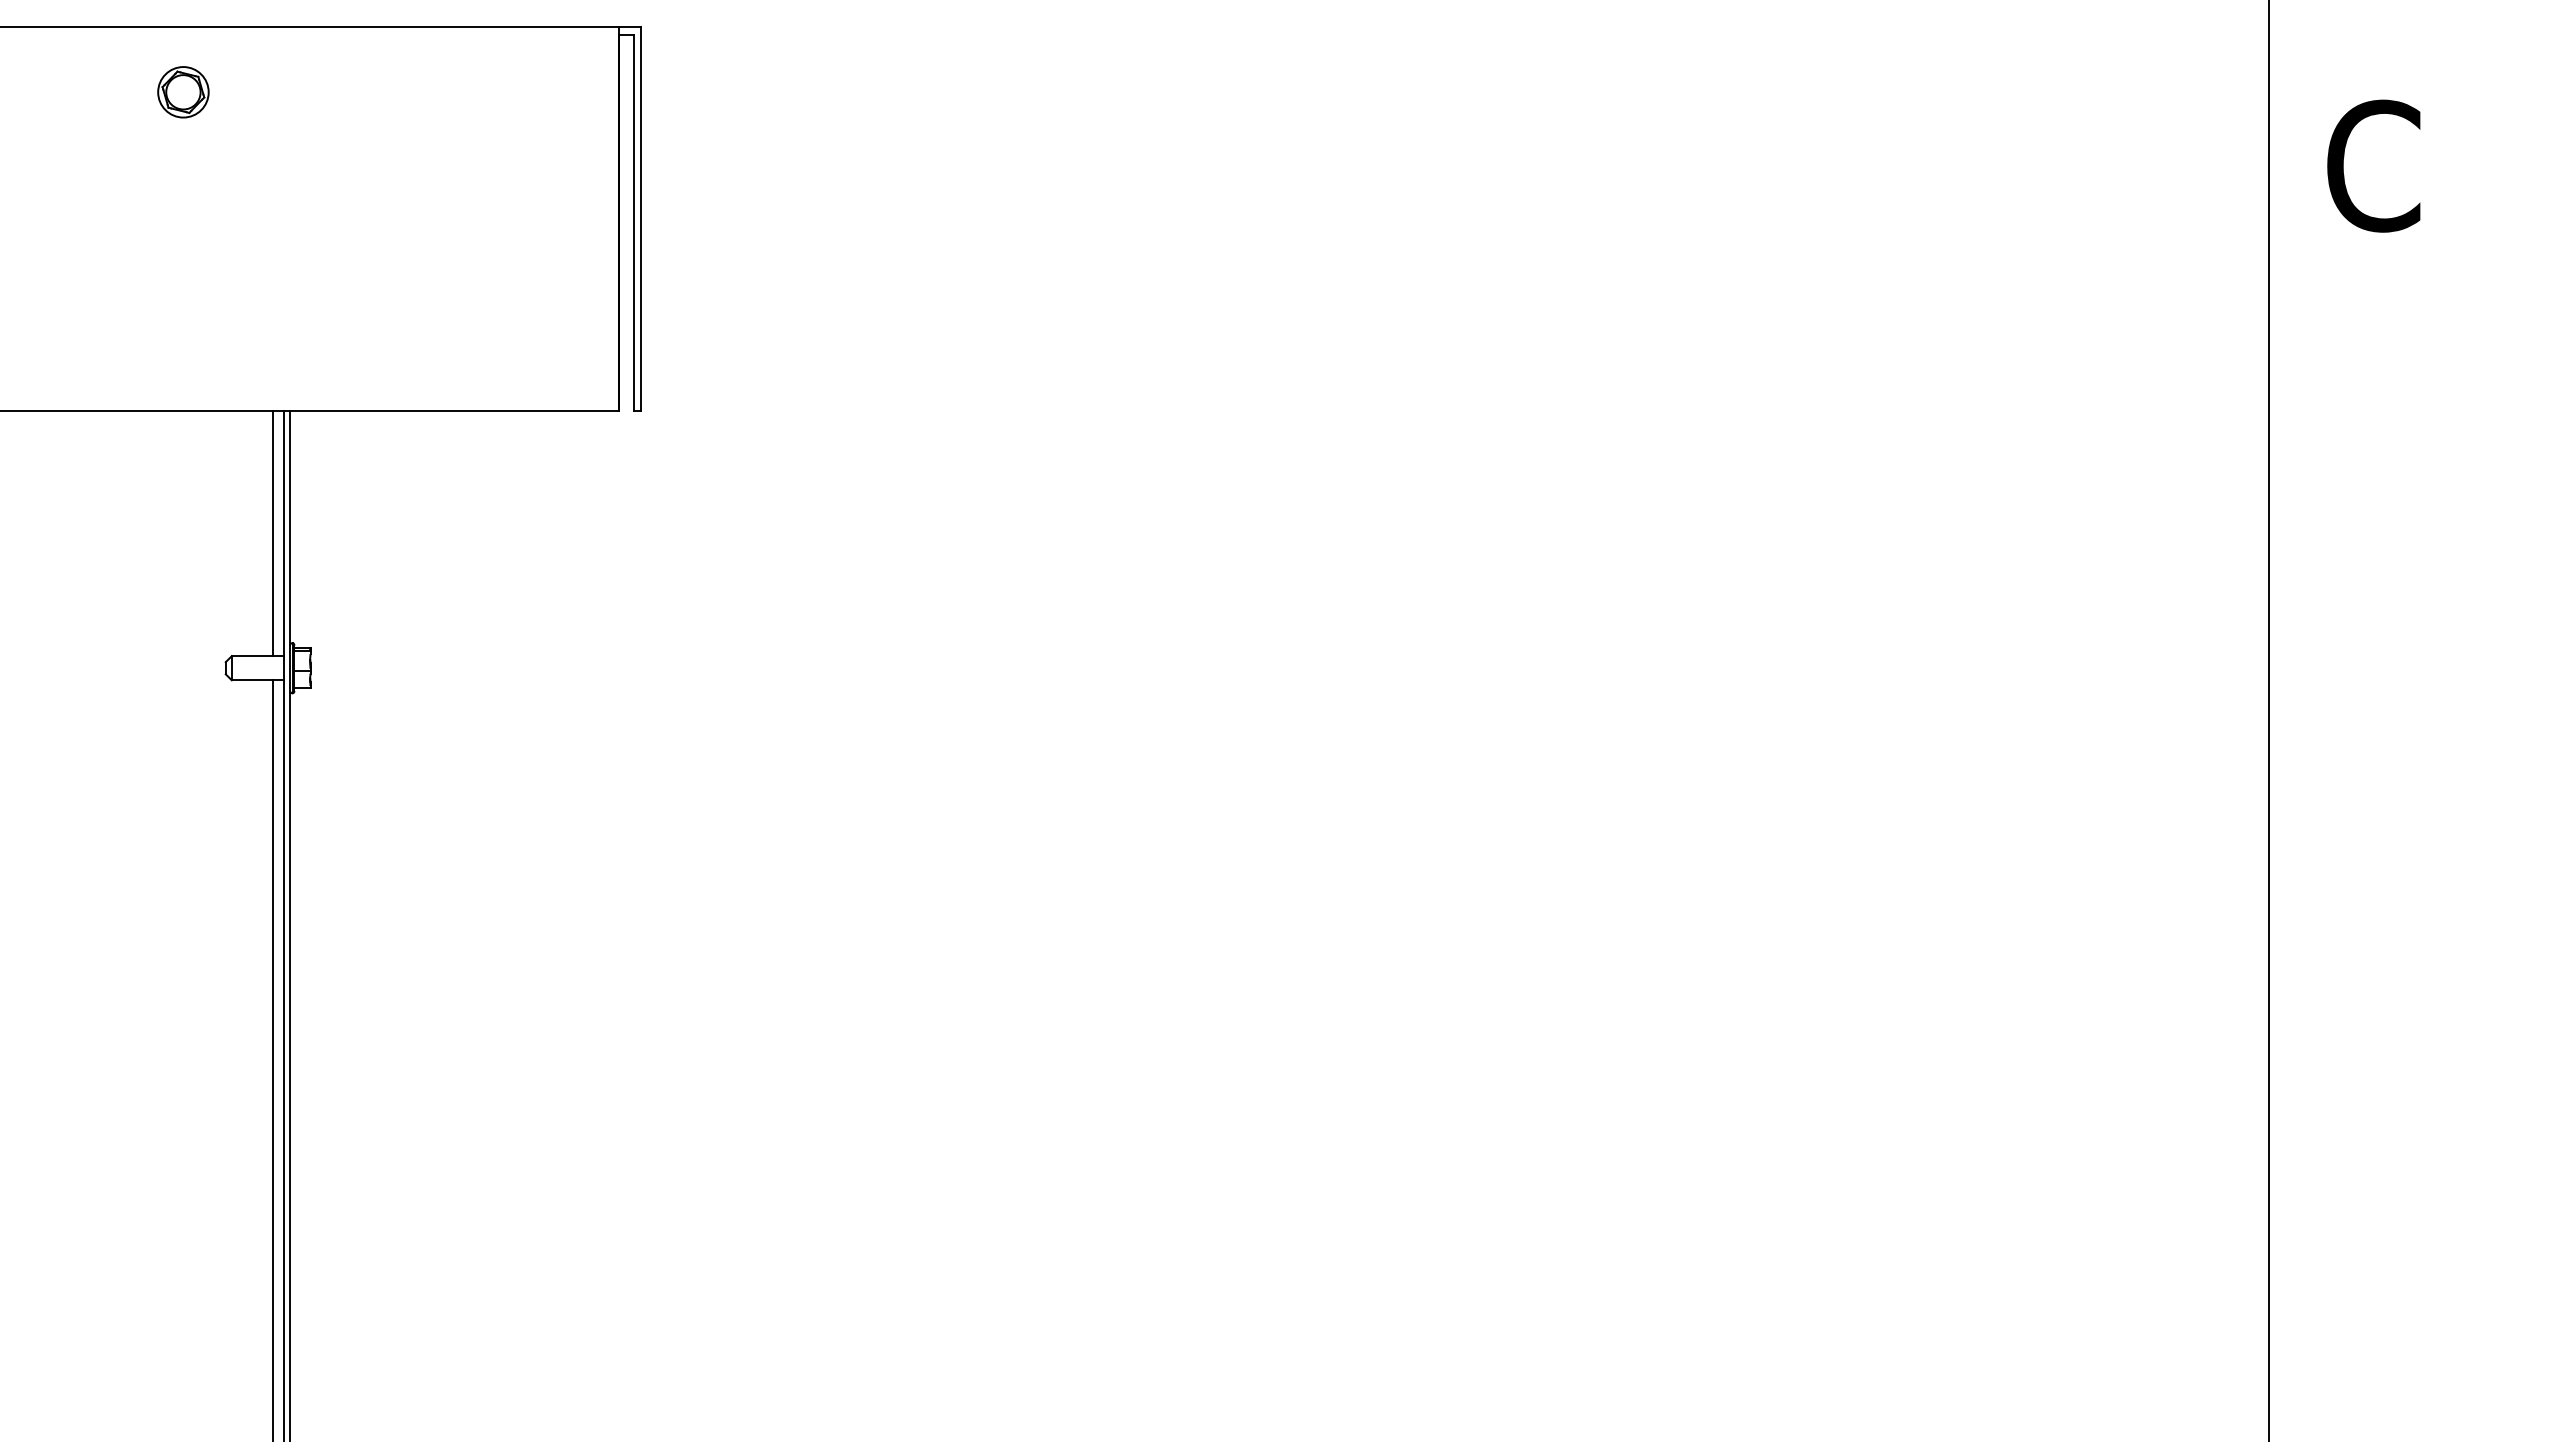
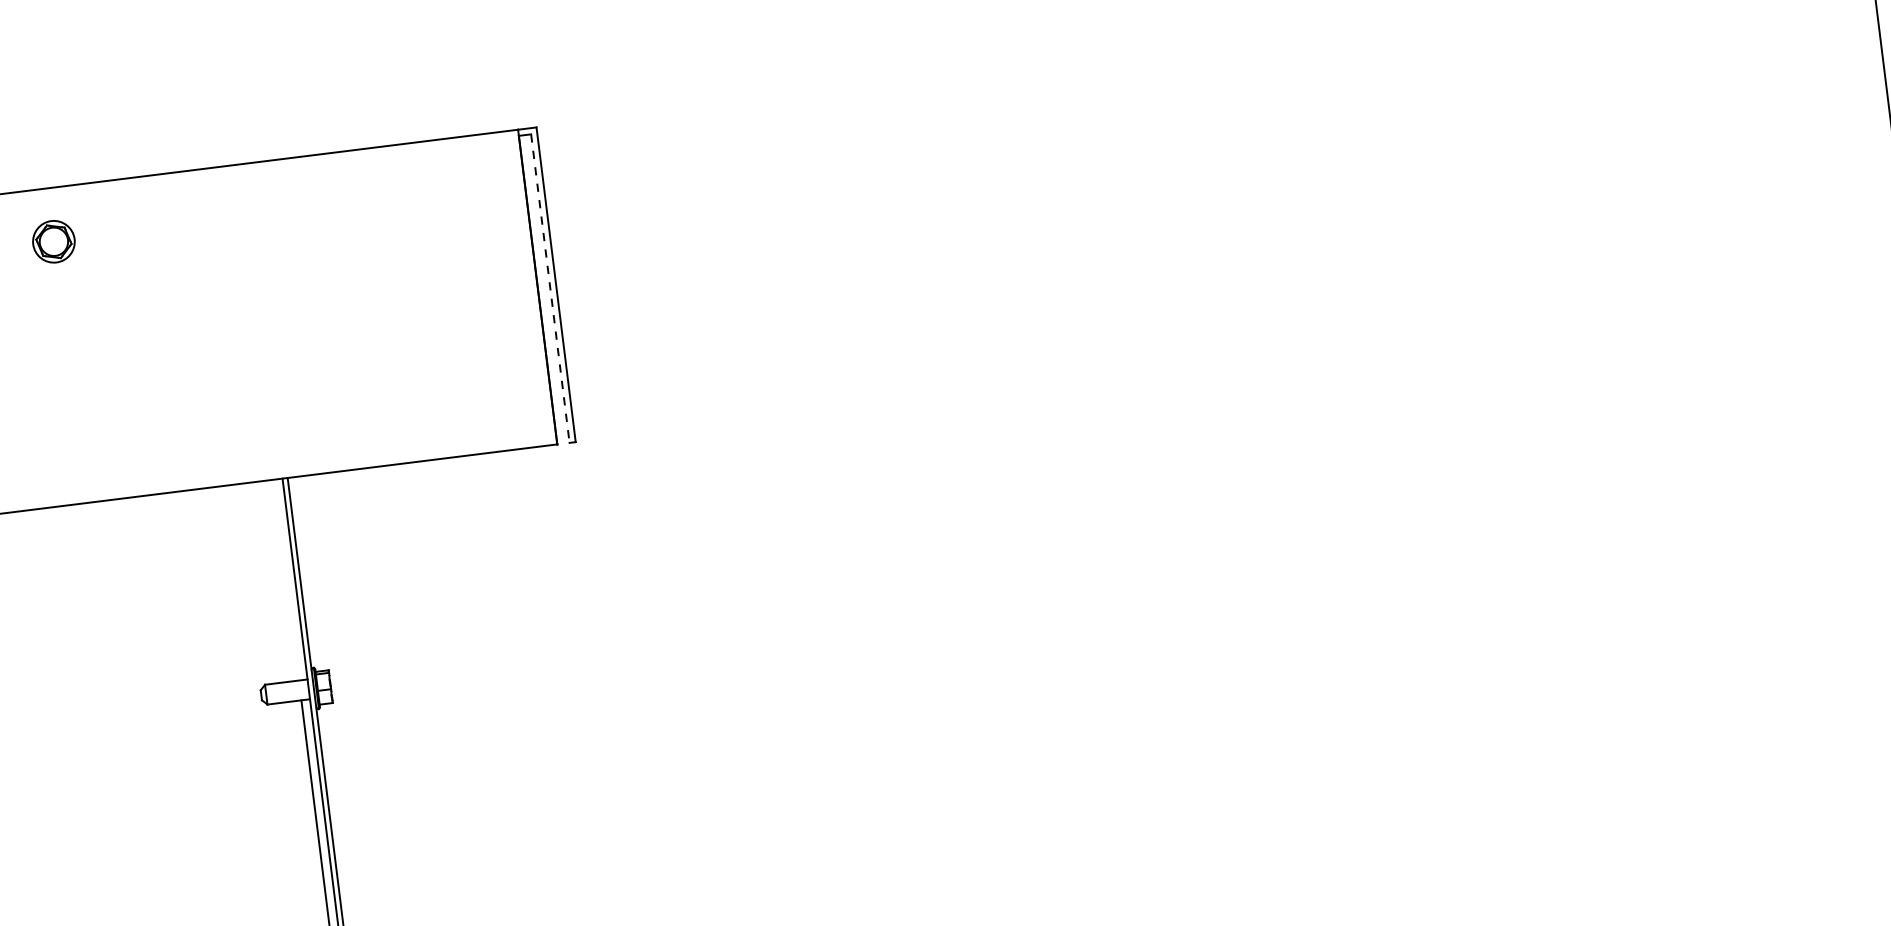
part: (183, 92) -> (54, 241), moved
line: (633, 223) -> (550, 289), solid -> dashed
line: (273, 533) -> (286, 579), removed

